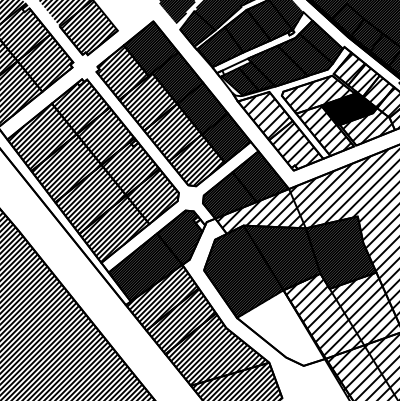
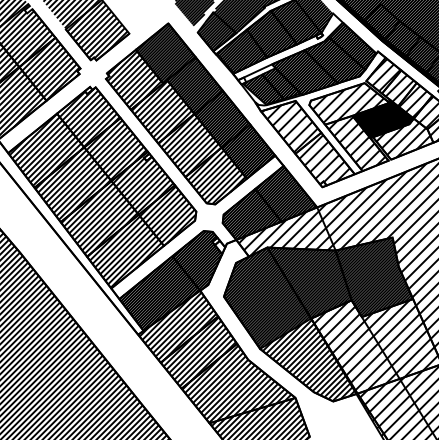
hatch: (281, 328) -> (308, 360), added

